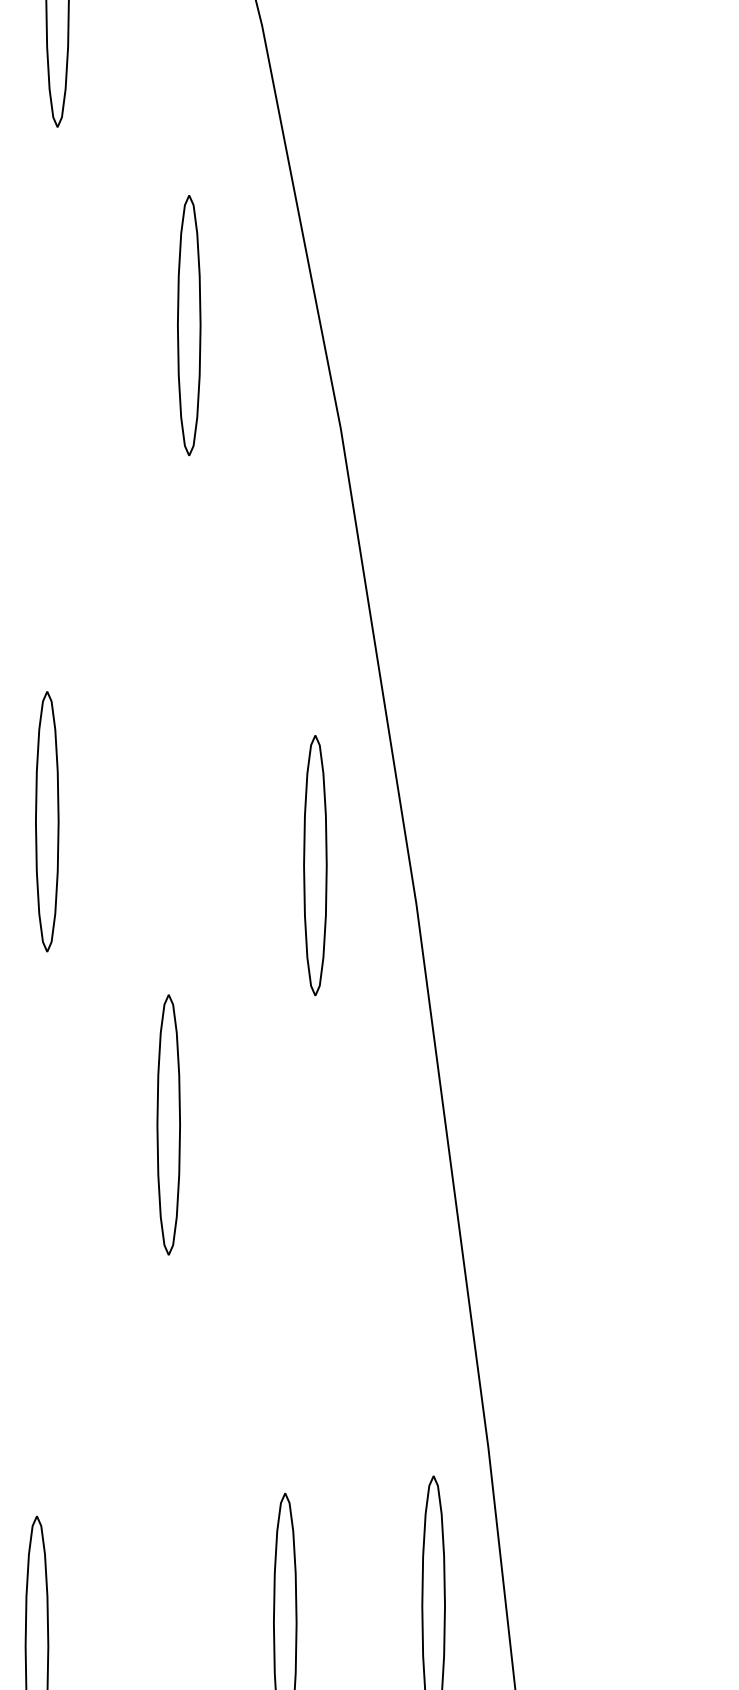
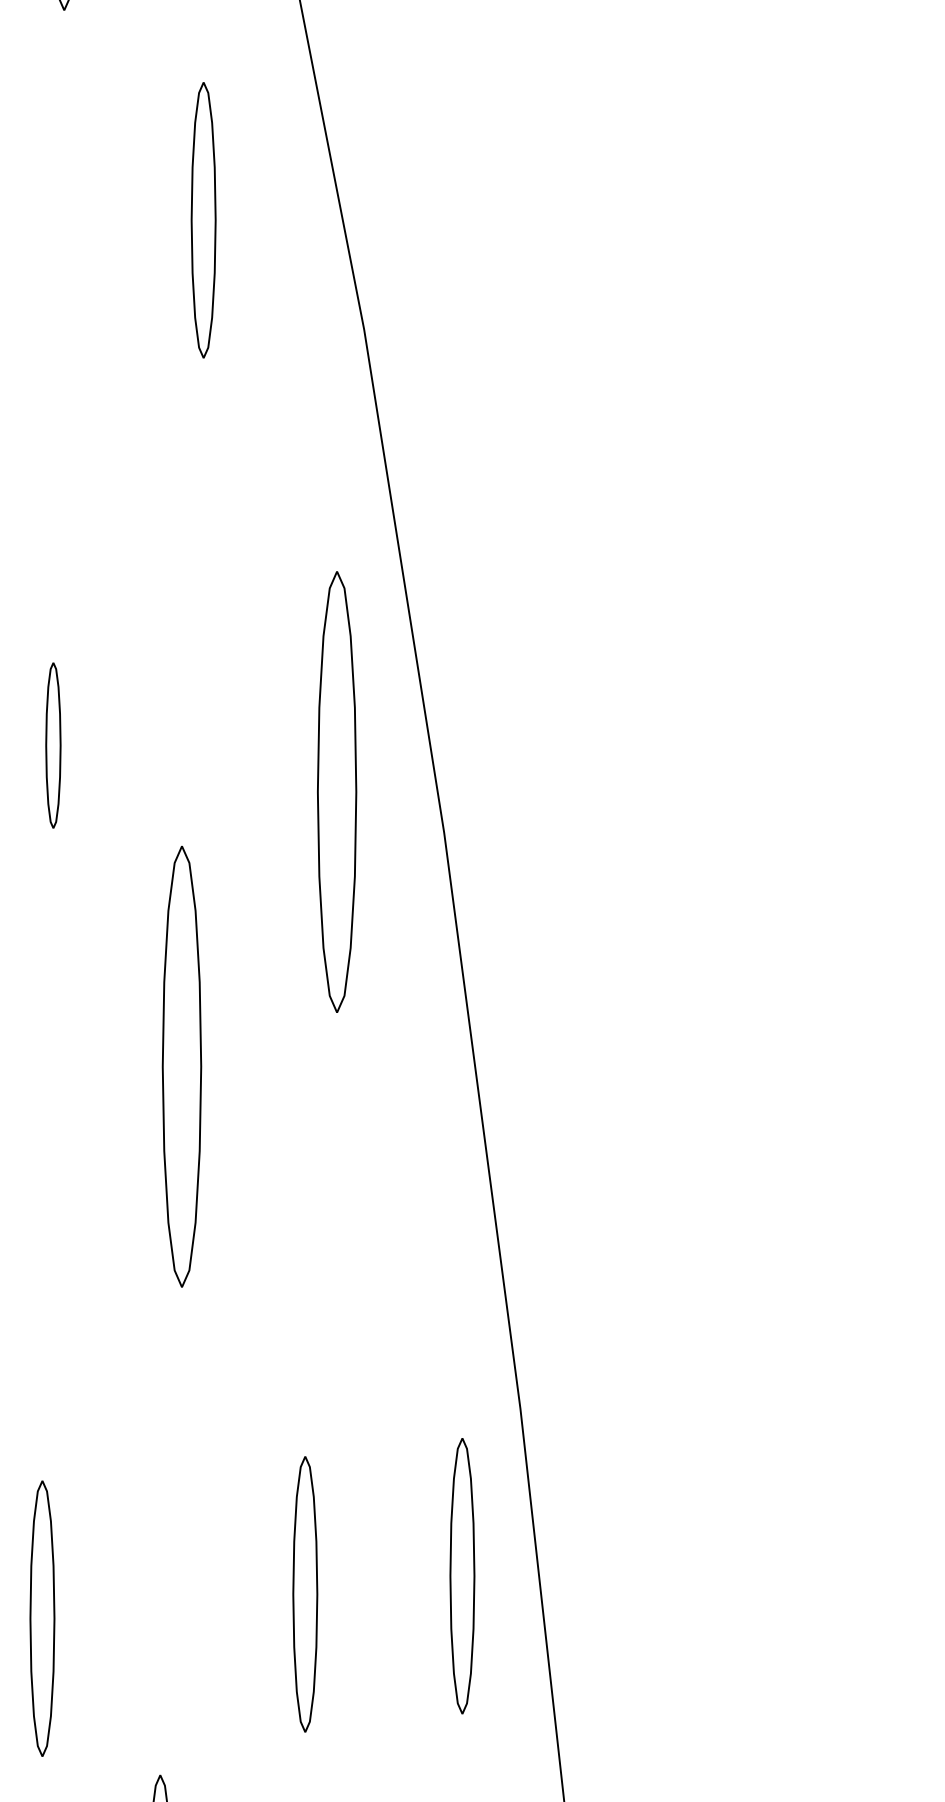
part: (47, 821) -> (53, 745), size x0.6
part: (315, 865) -> (337, 791), size x1.6
part: (168, 1124) -> (181, 1066), size x1.6

